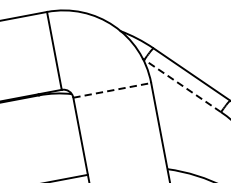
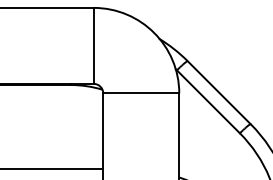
line: (182, 85) -> (208, 101), dashed -> solid
line: (112, 90) -> (141, 93), dashed -> solid

